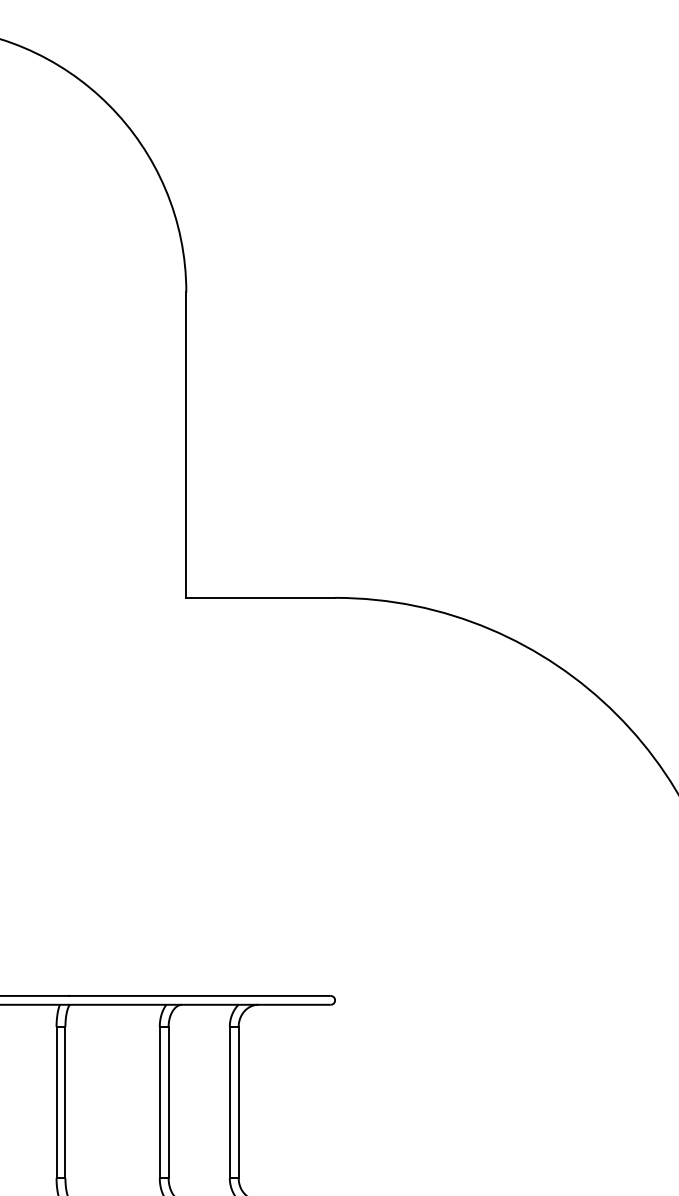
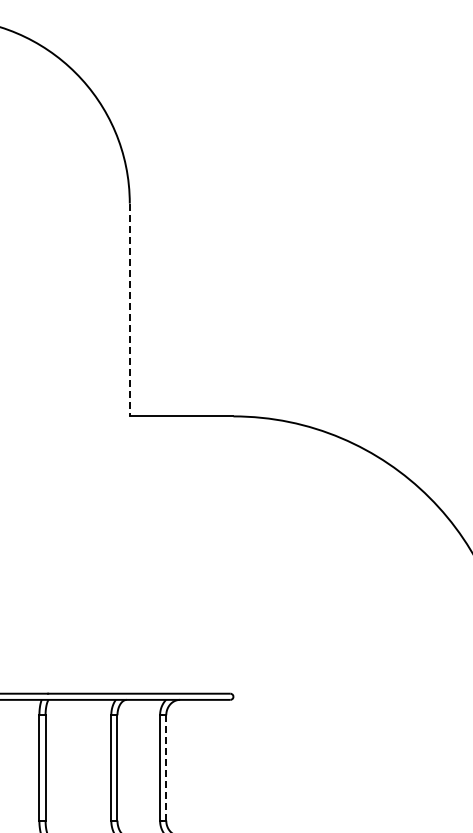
line: (185, 445) -> (129, 310), solid -> dashed
line: (239, 1101) -> (166, 767), solid -> dashed

